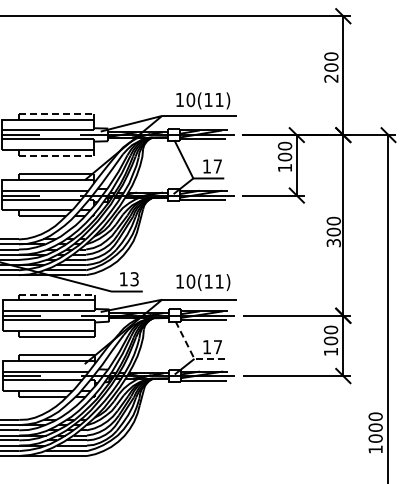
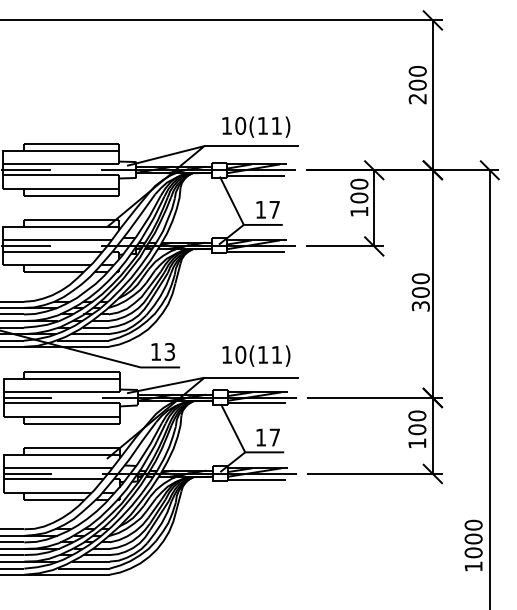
line: (56, 114) -> (71, 144), dashed -> solid
line: (56, 155) -> (71, 195), dashed -> solid
line: (57, 294) -> (72, 371), dashed -> solid
line: (191, 353) -> (241, 445), dashed -> solid

